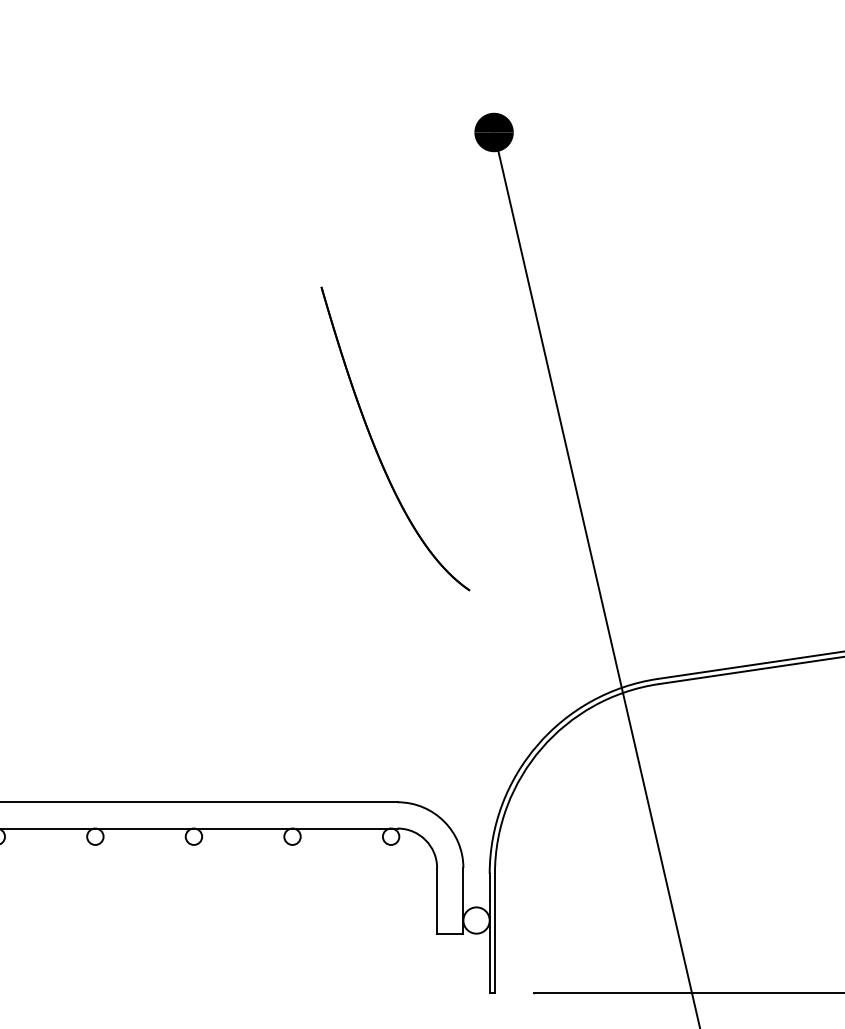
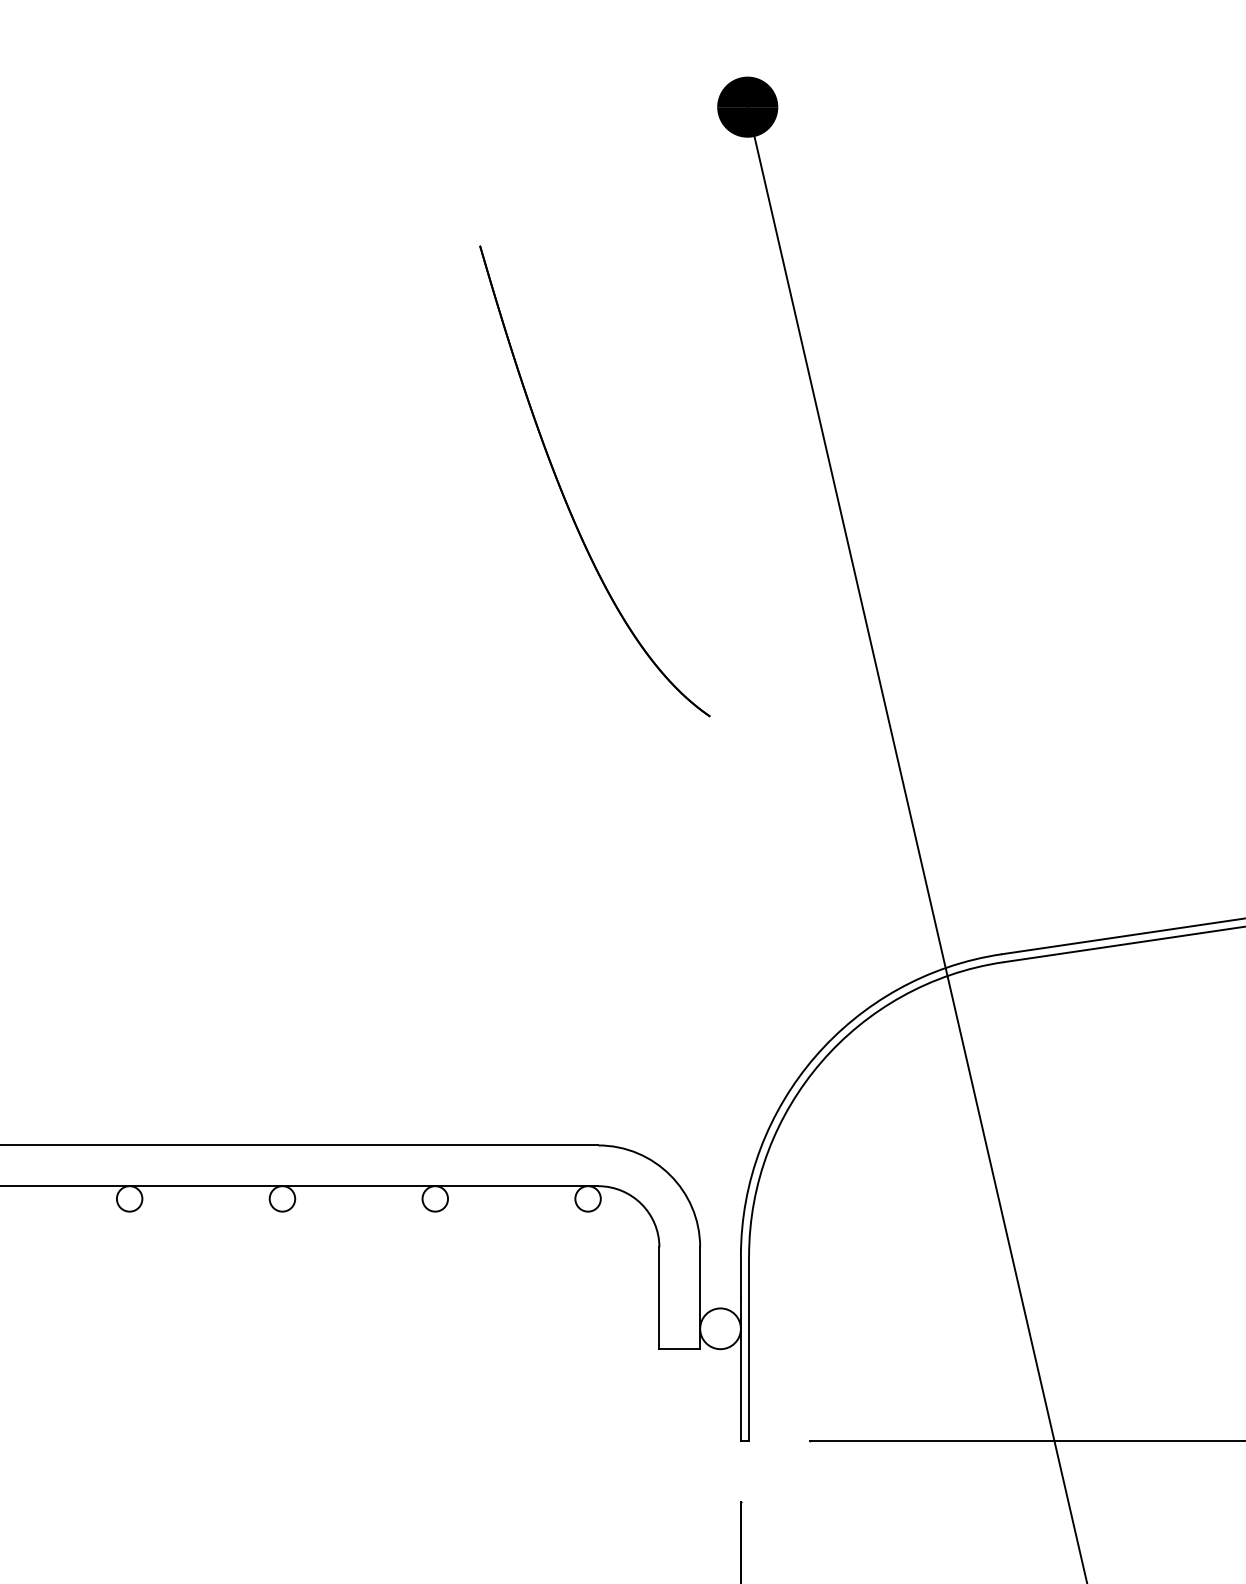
part: (375, 445) -> (563, 491), moved

